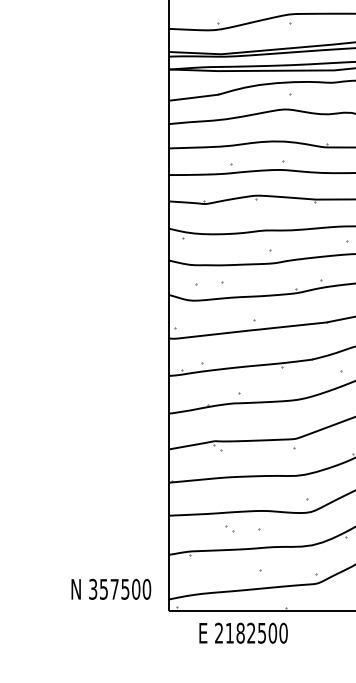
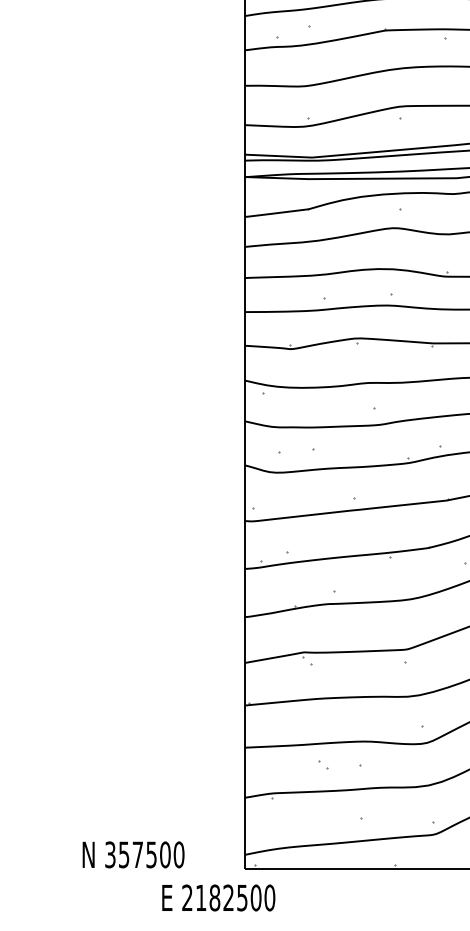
text: (111, 589) -> (133, 854), moved
text: (243, 632) -> (218, 897), moved

